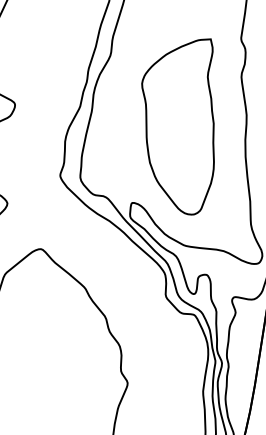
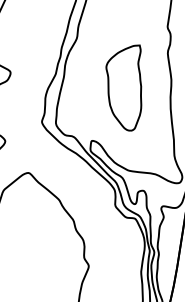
part: (177, 126) -> (123, 87), size x0.7

